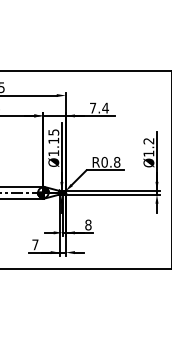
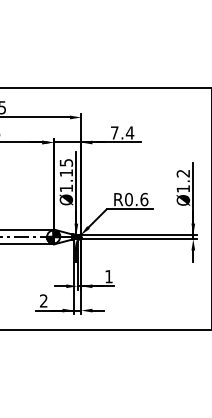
text: (117, 162) -> (144, 199), R0.8 -> R0.6
text: (88, 224) -> (109, 276), 8 -> 1
text: (35, 244) -> (43, 300), 7 -> 2

